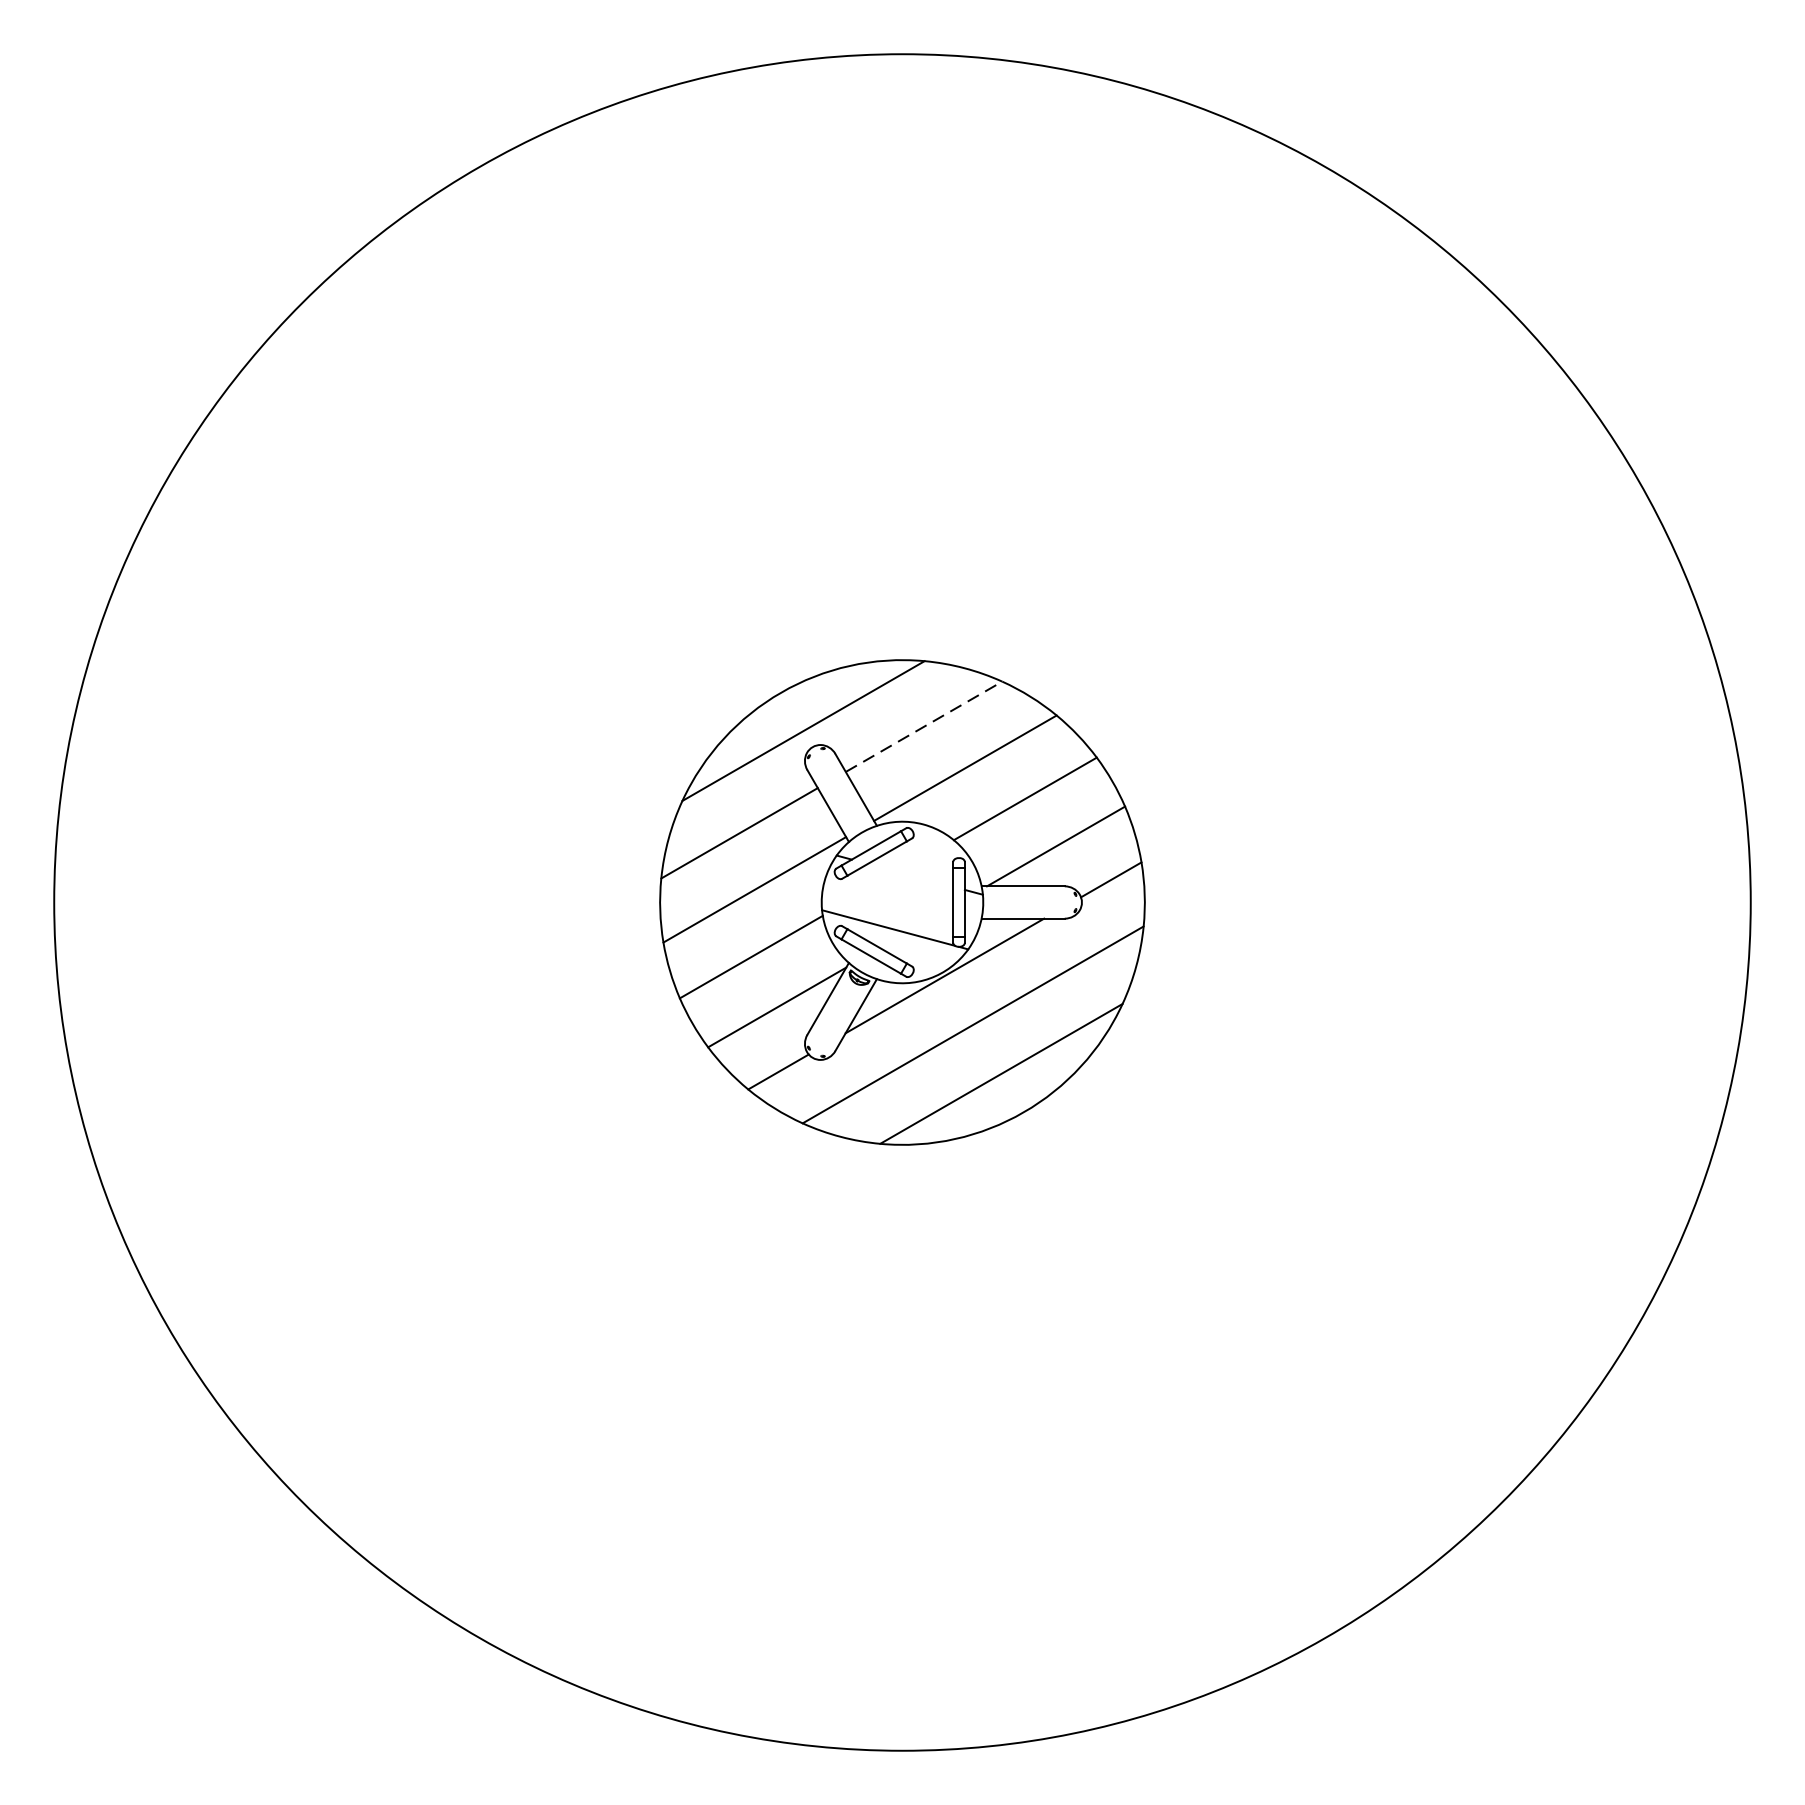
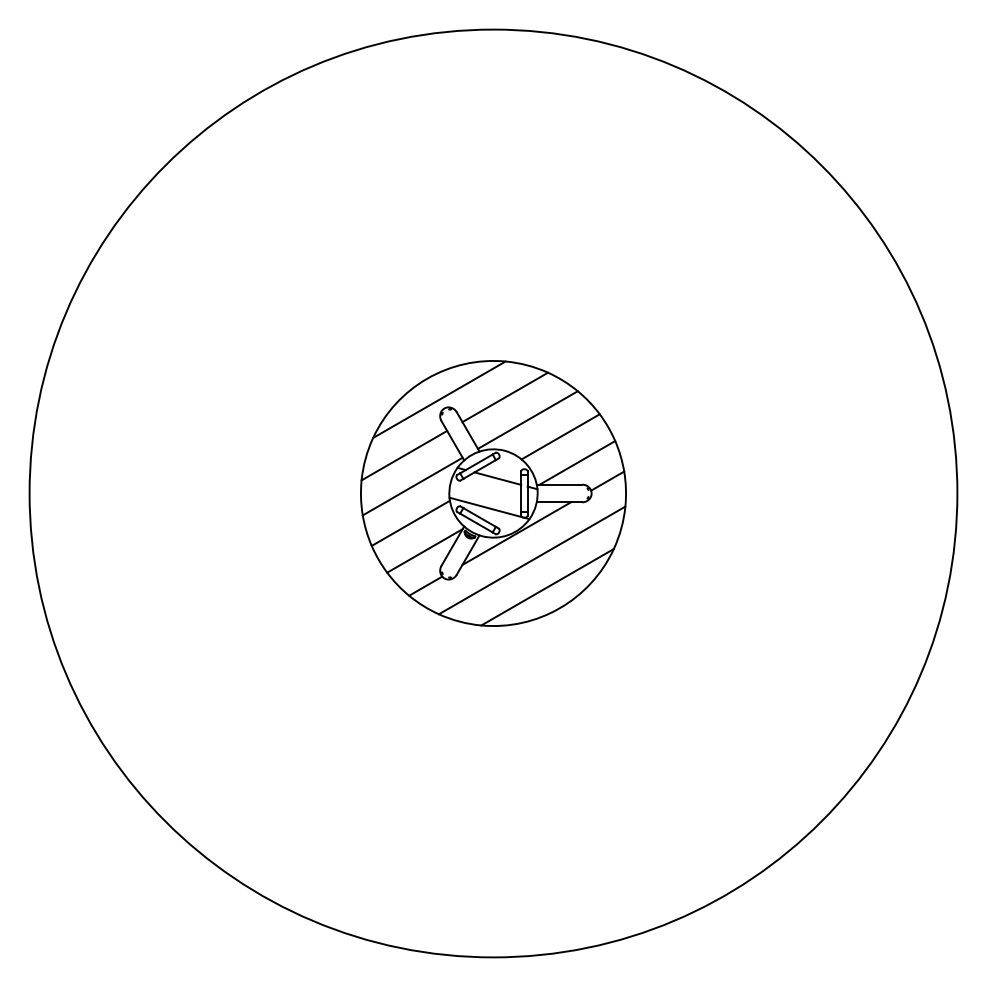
line: (924, 726) -> (505, 397), dashed -> solid
line: (909, 875) -> (497, 478), added

